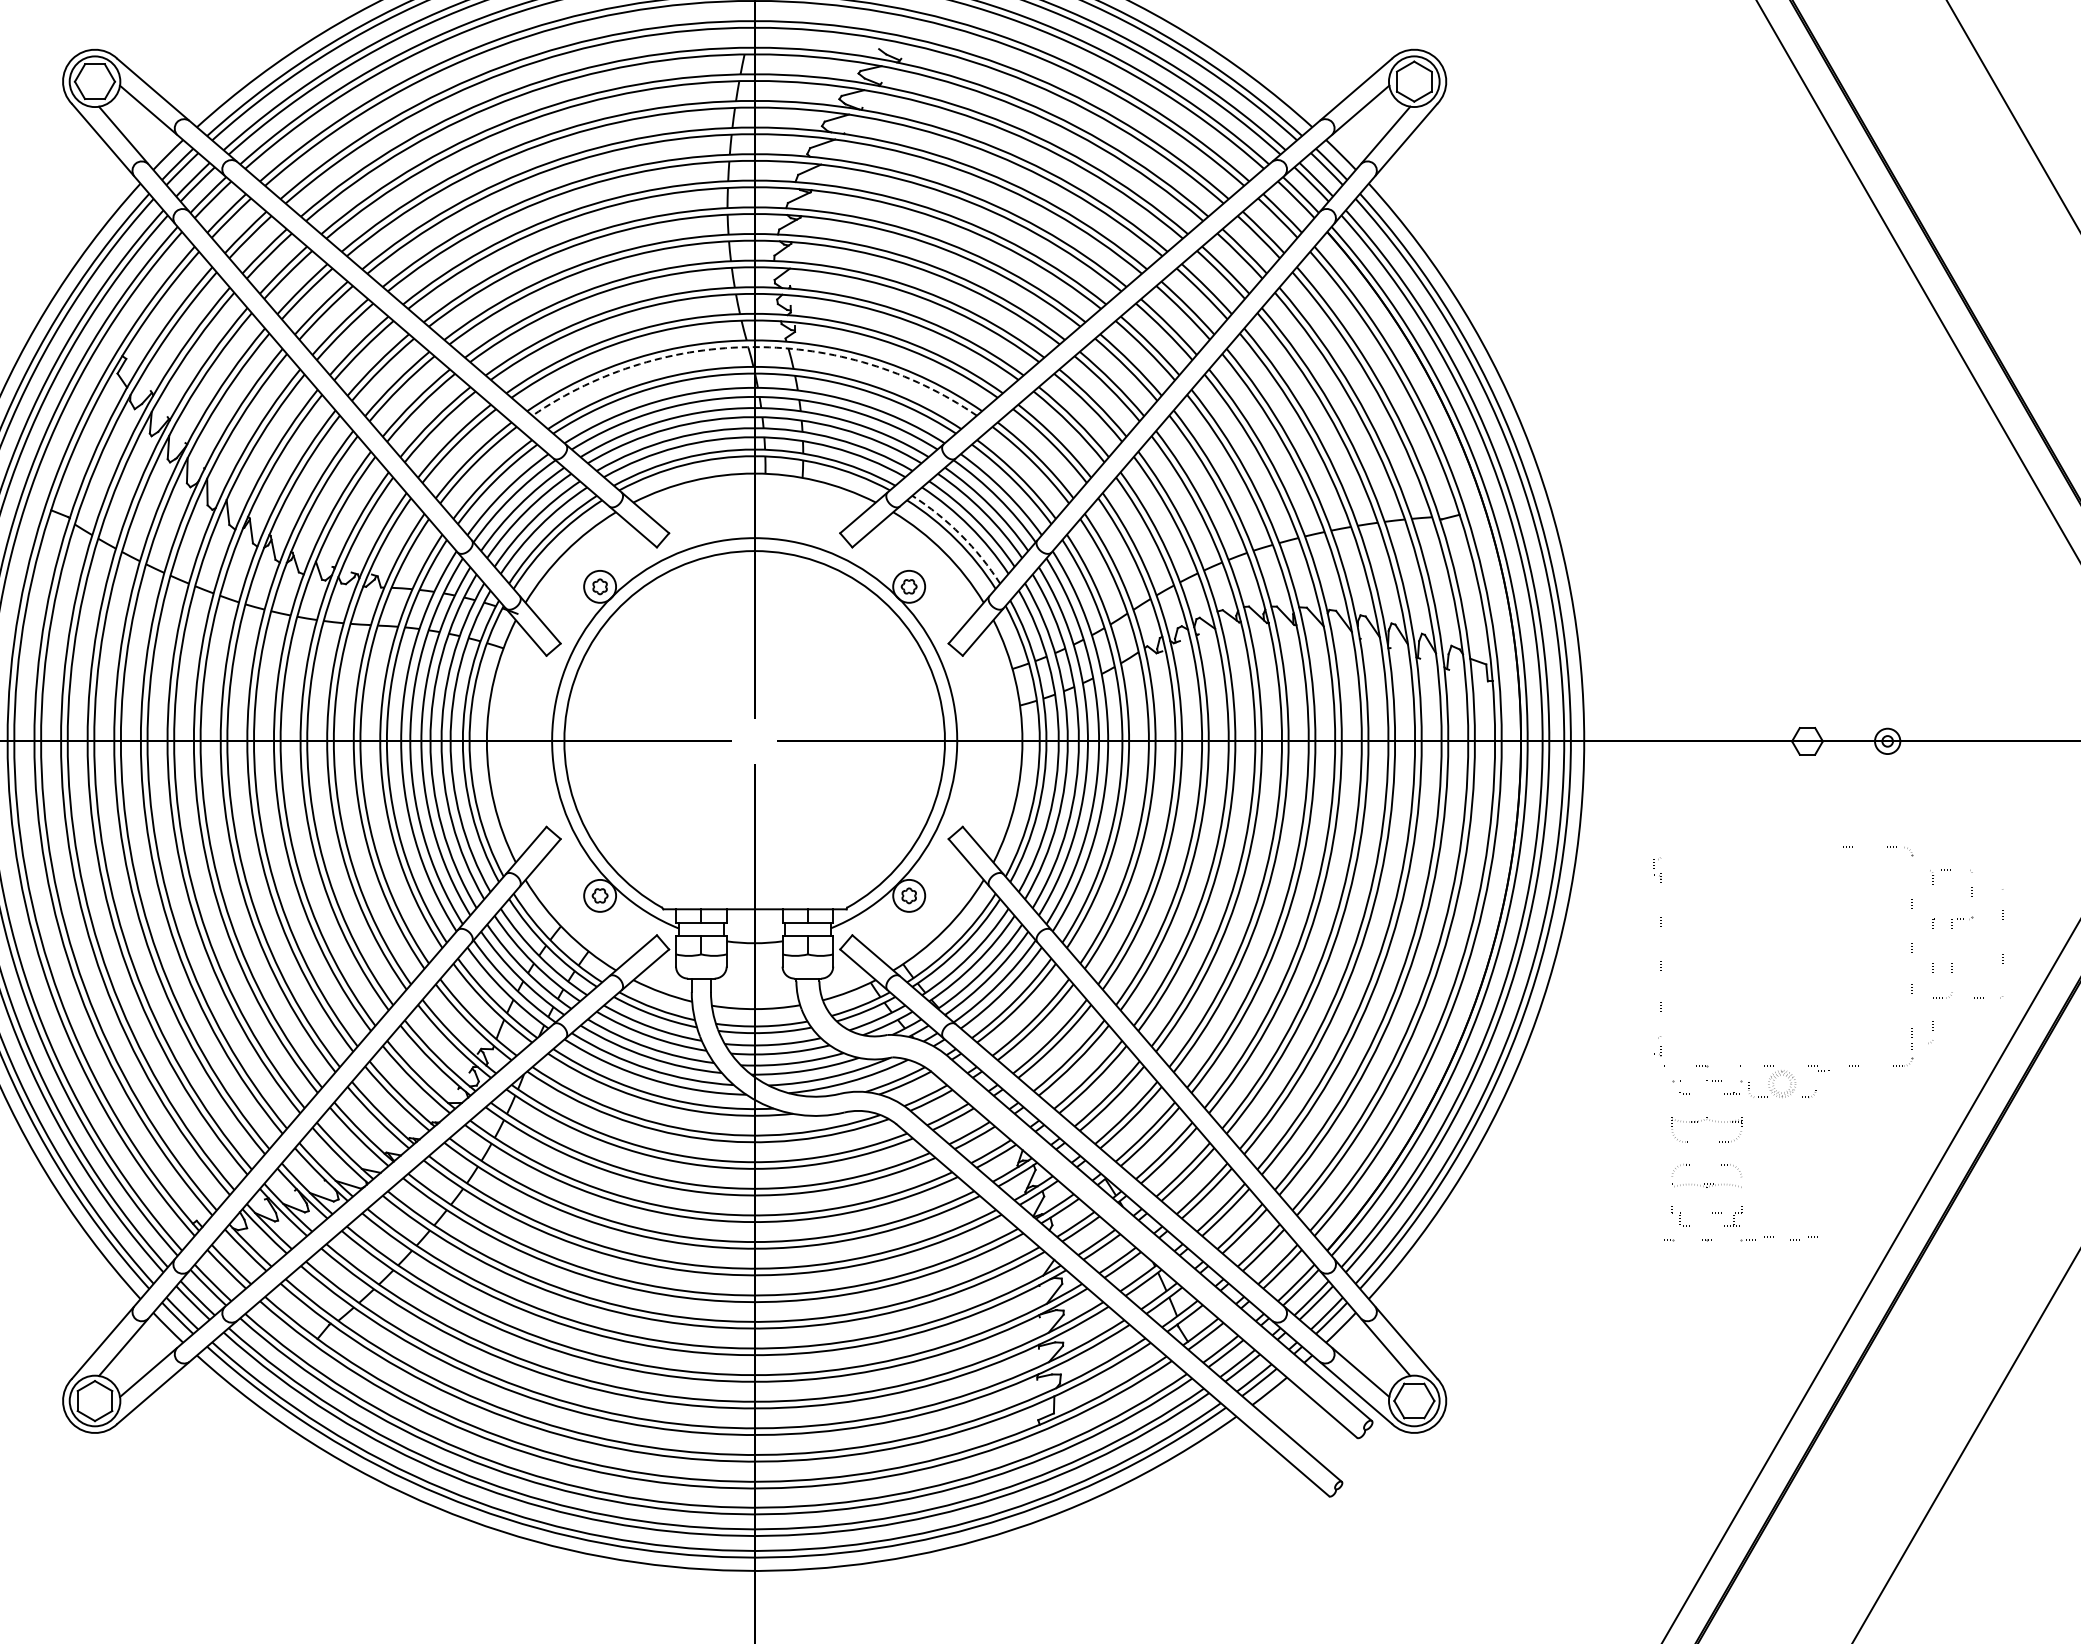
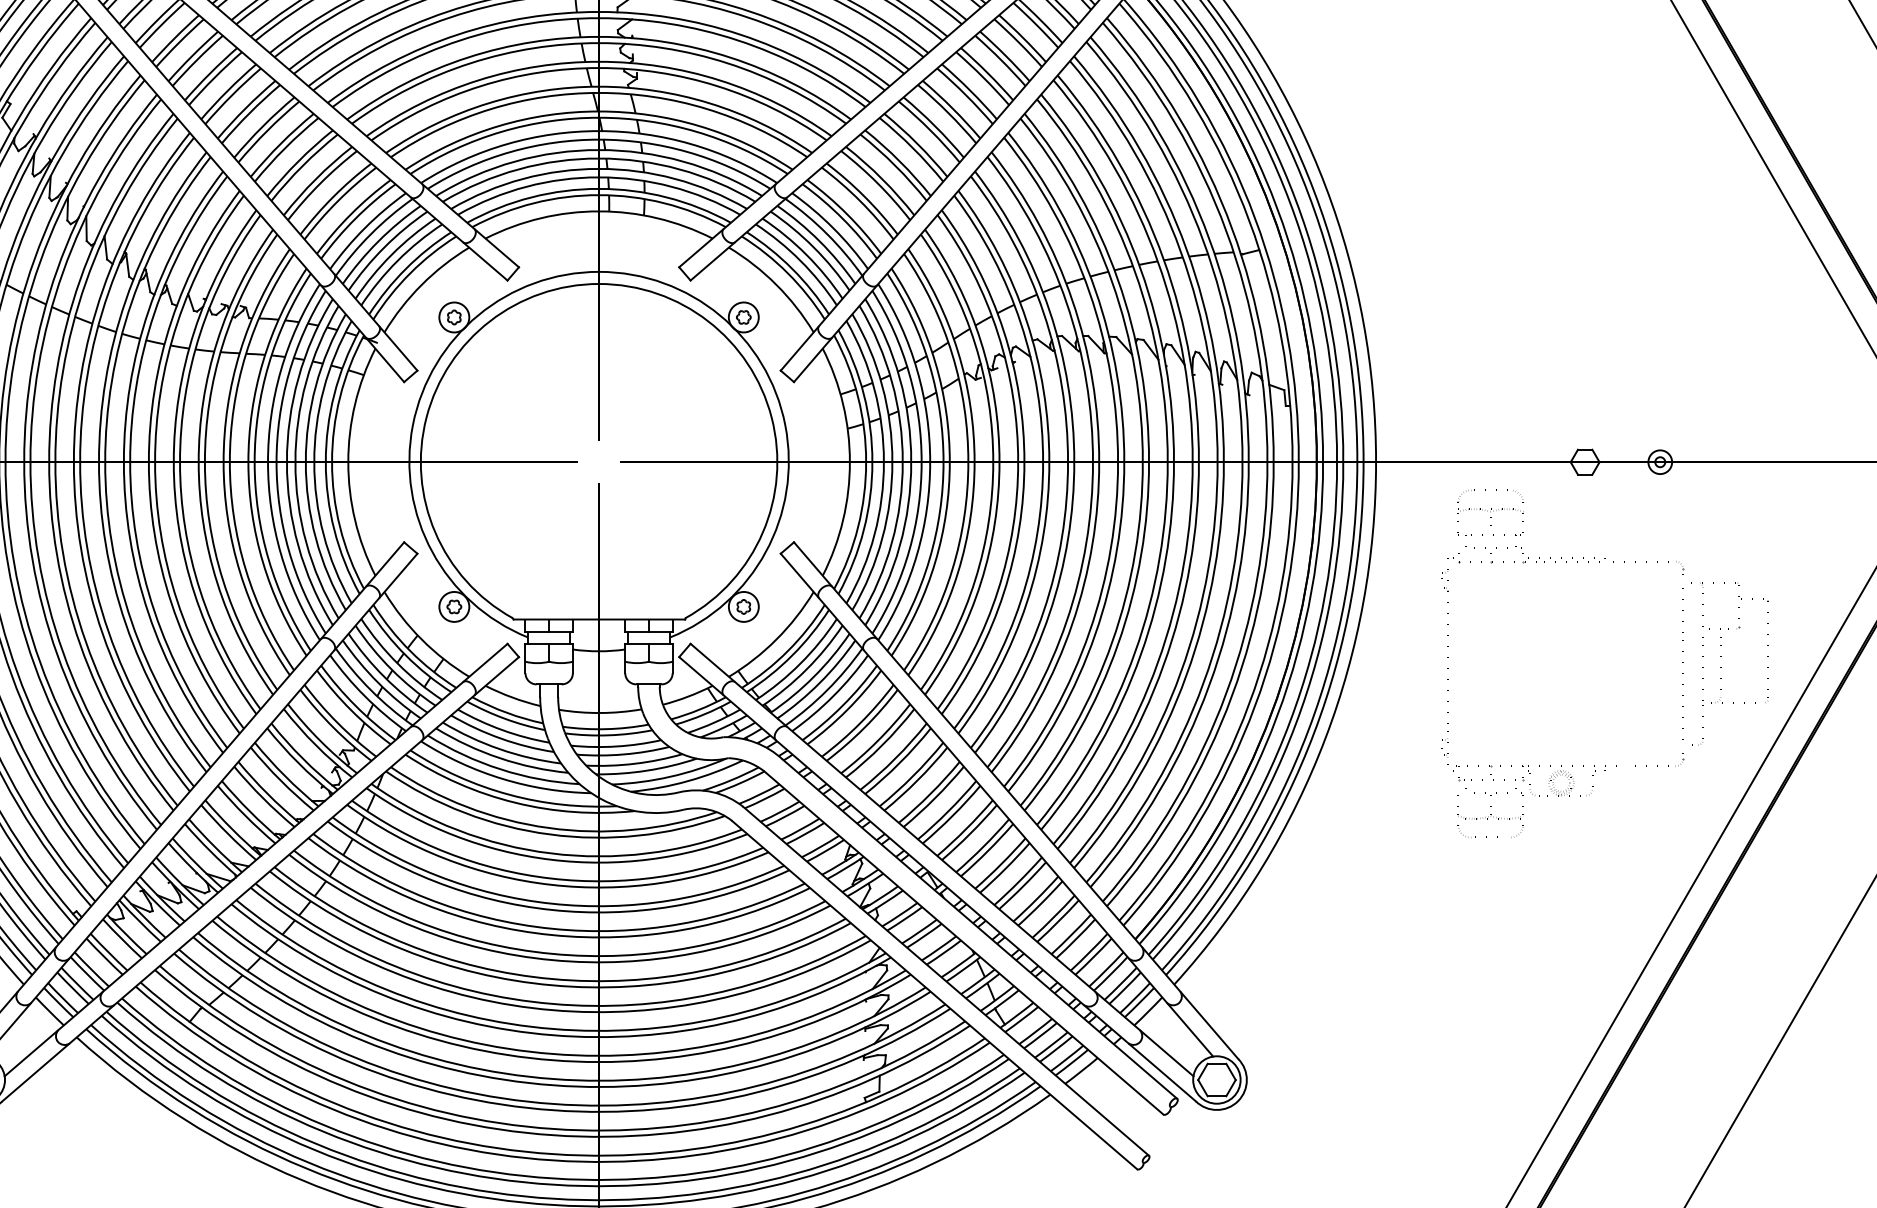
arc: (754, 347) -> (598, 93), dashed -> solid
arc: (961, 535) -> (792, 269), dashed -> solid
part: (1740, 1202) -> (1522, 526), moved

